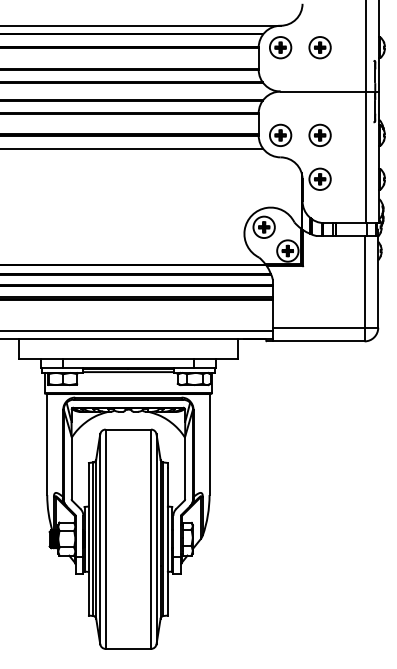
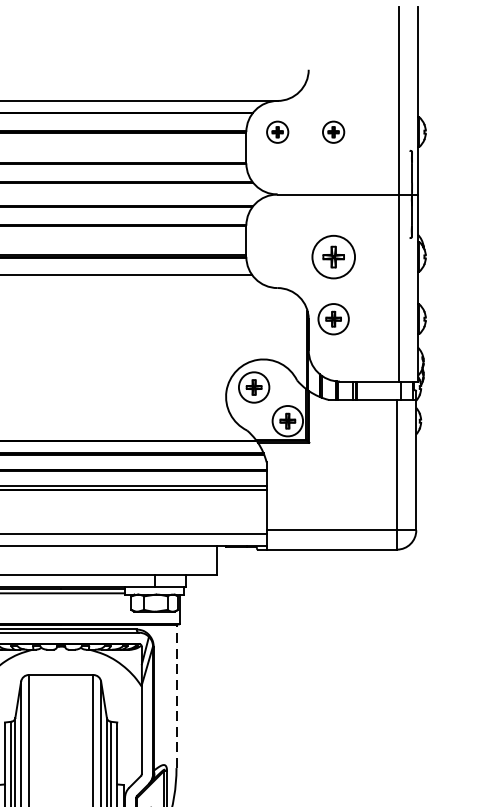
part: (280, 47) -> (277, 131), size x0.7
part: (319, 47) -> (332, 131), size x0.7
part: (280, 134) -> (277, 255), removed
part: (319, 134) -> (332, 255), size x1.4
line: (209, 444) -> (176, 696), solid -> dashed

